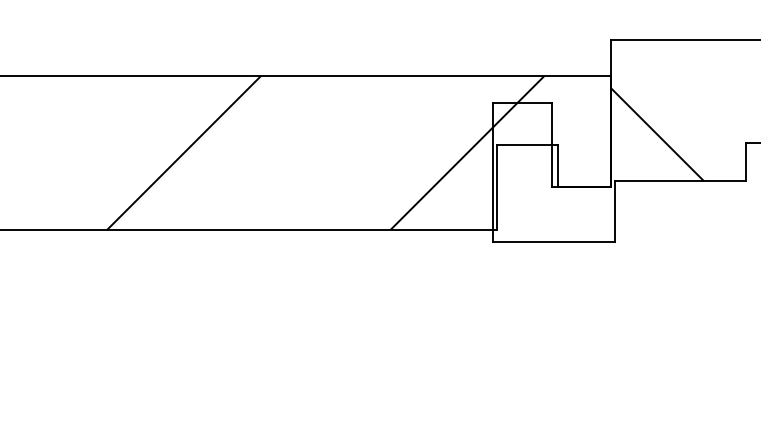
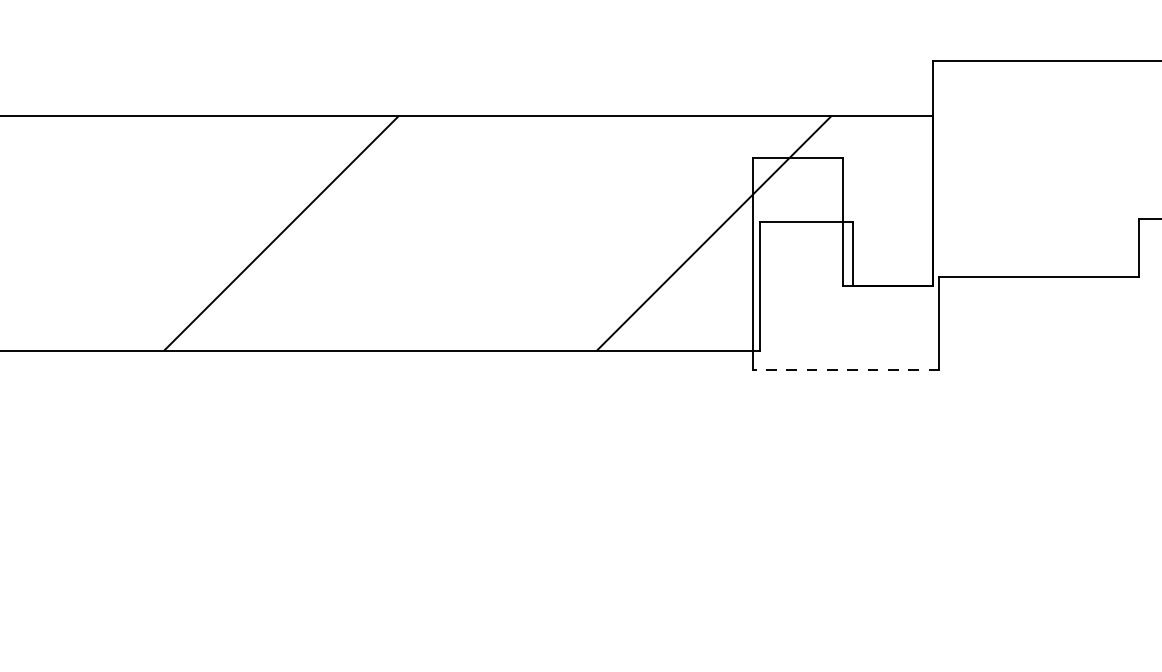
hatch: (657, 134) -> (1003, 205), removed
line: (553, 242) -> (845, 370), solid -> dashed

